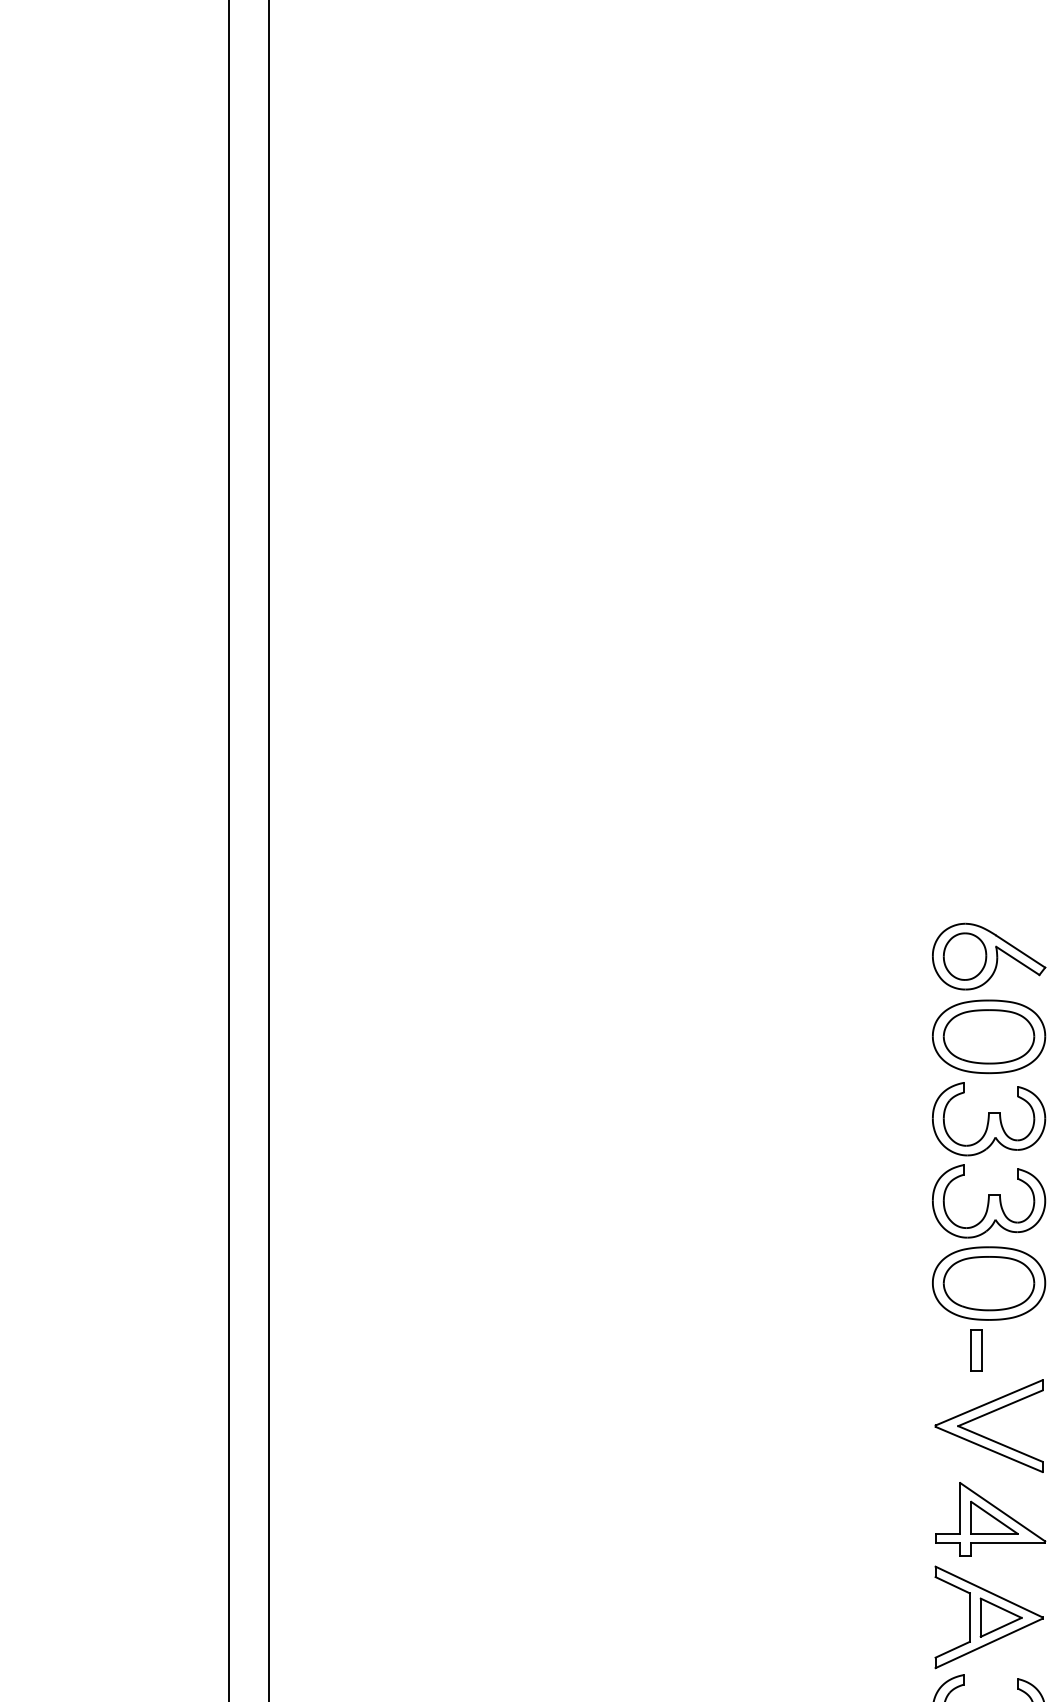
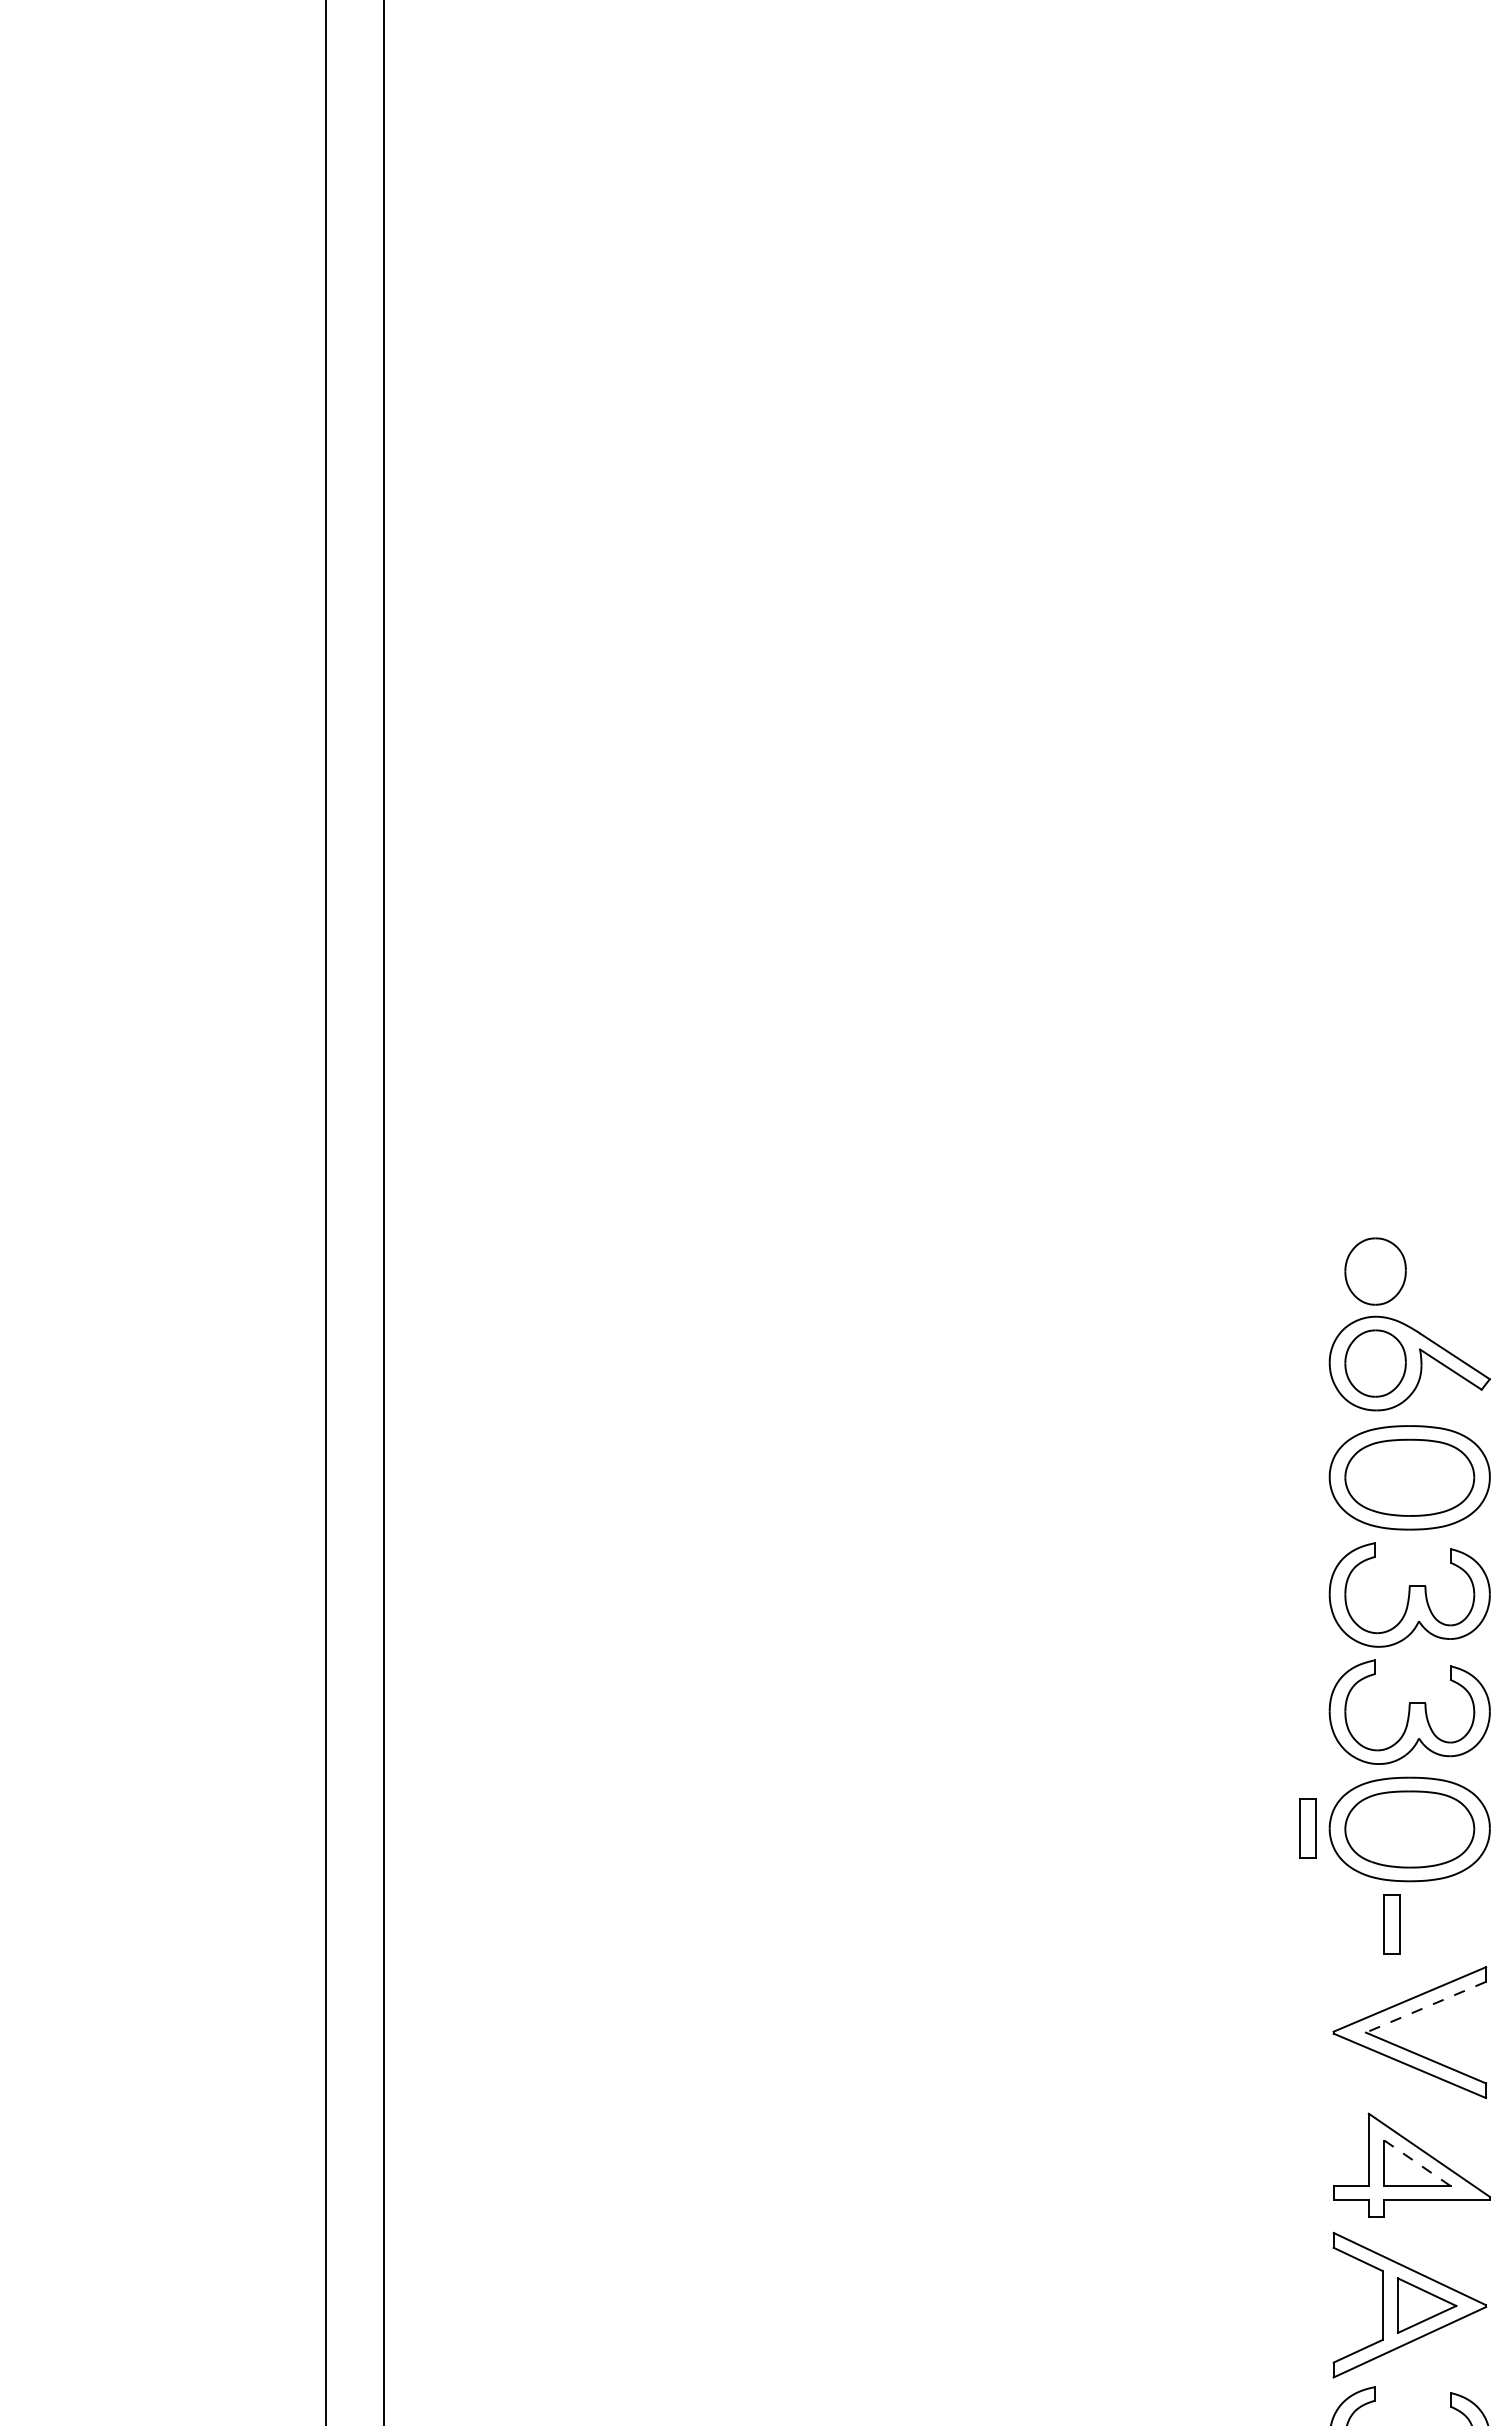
part: (964, 892) -> (1375, 1271), added
part: (917, 1282) -> (1307, 1828), added
line: (1000, 1408) -> (1425, 2007), solid -> dashed
line: (994, 1517) -> (1417, 2163), solid -> dashed

